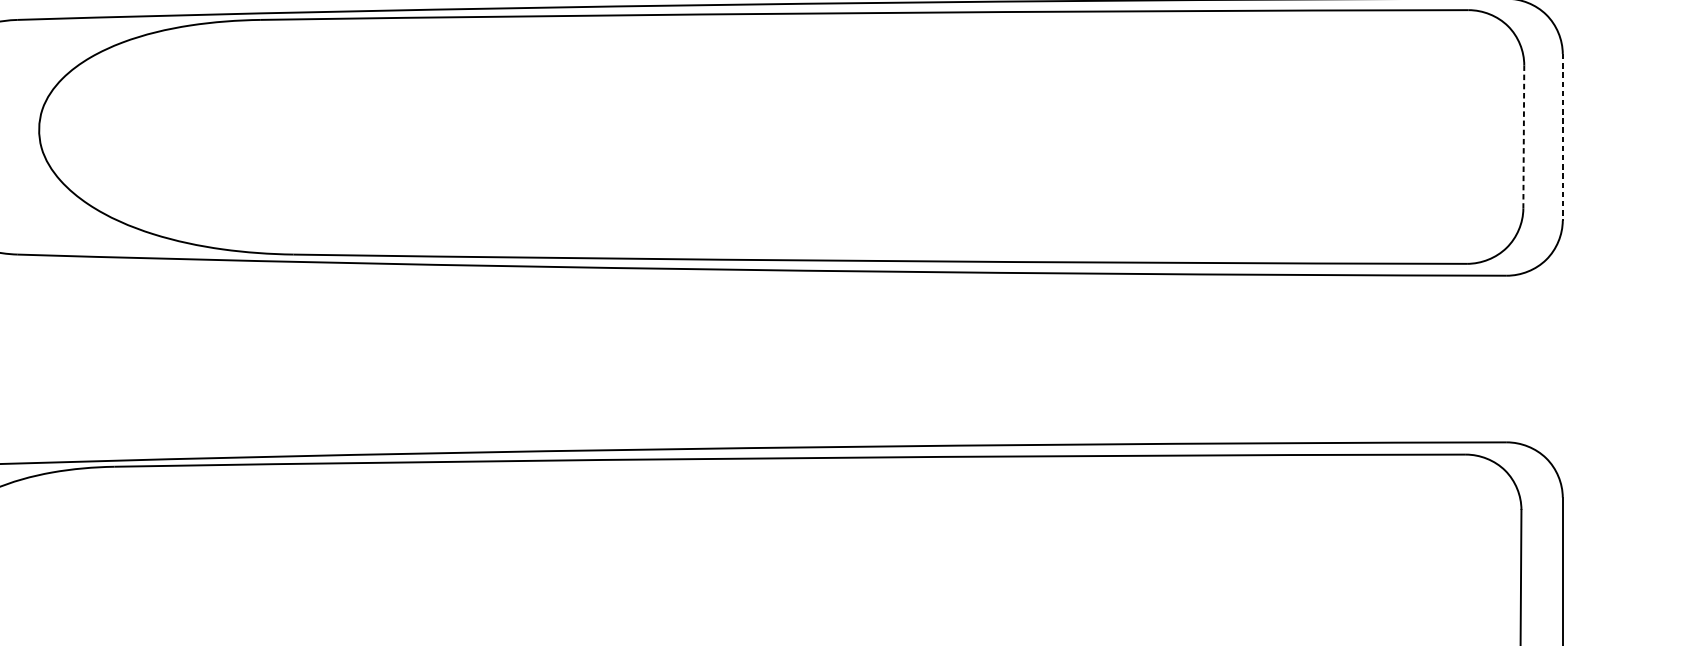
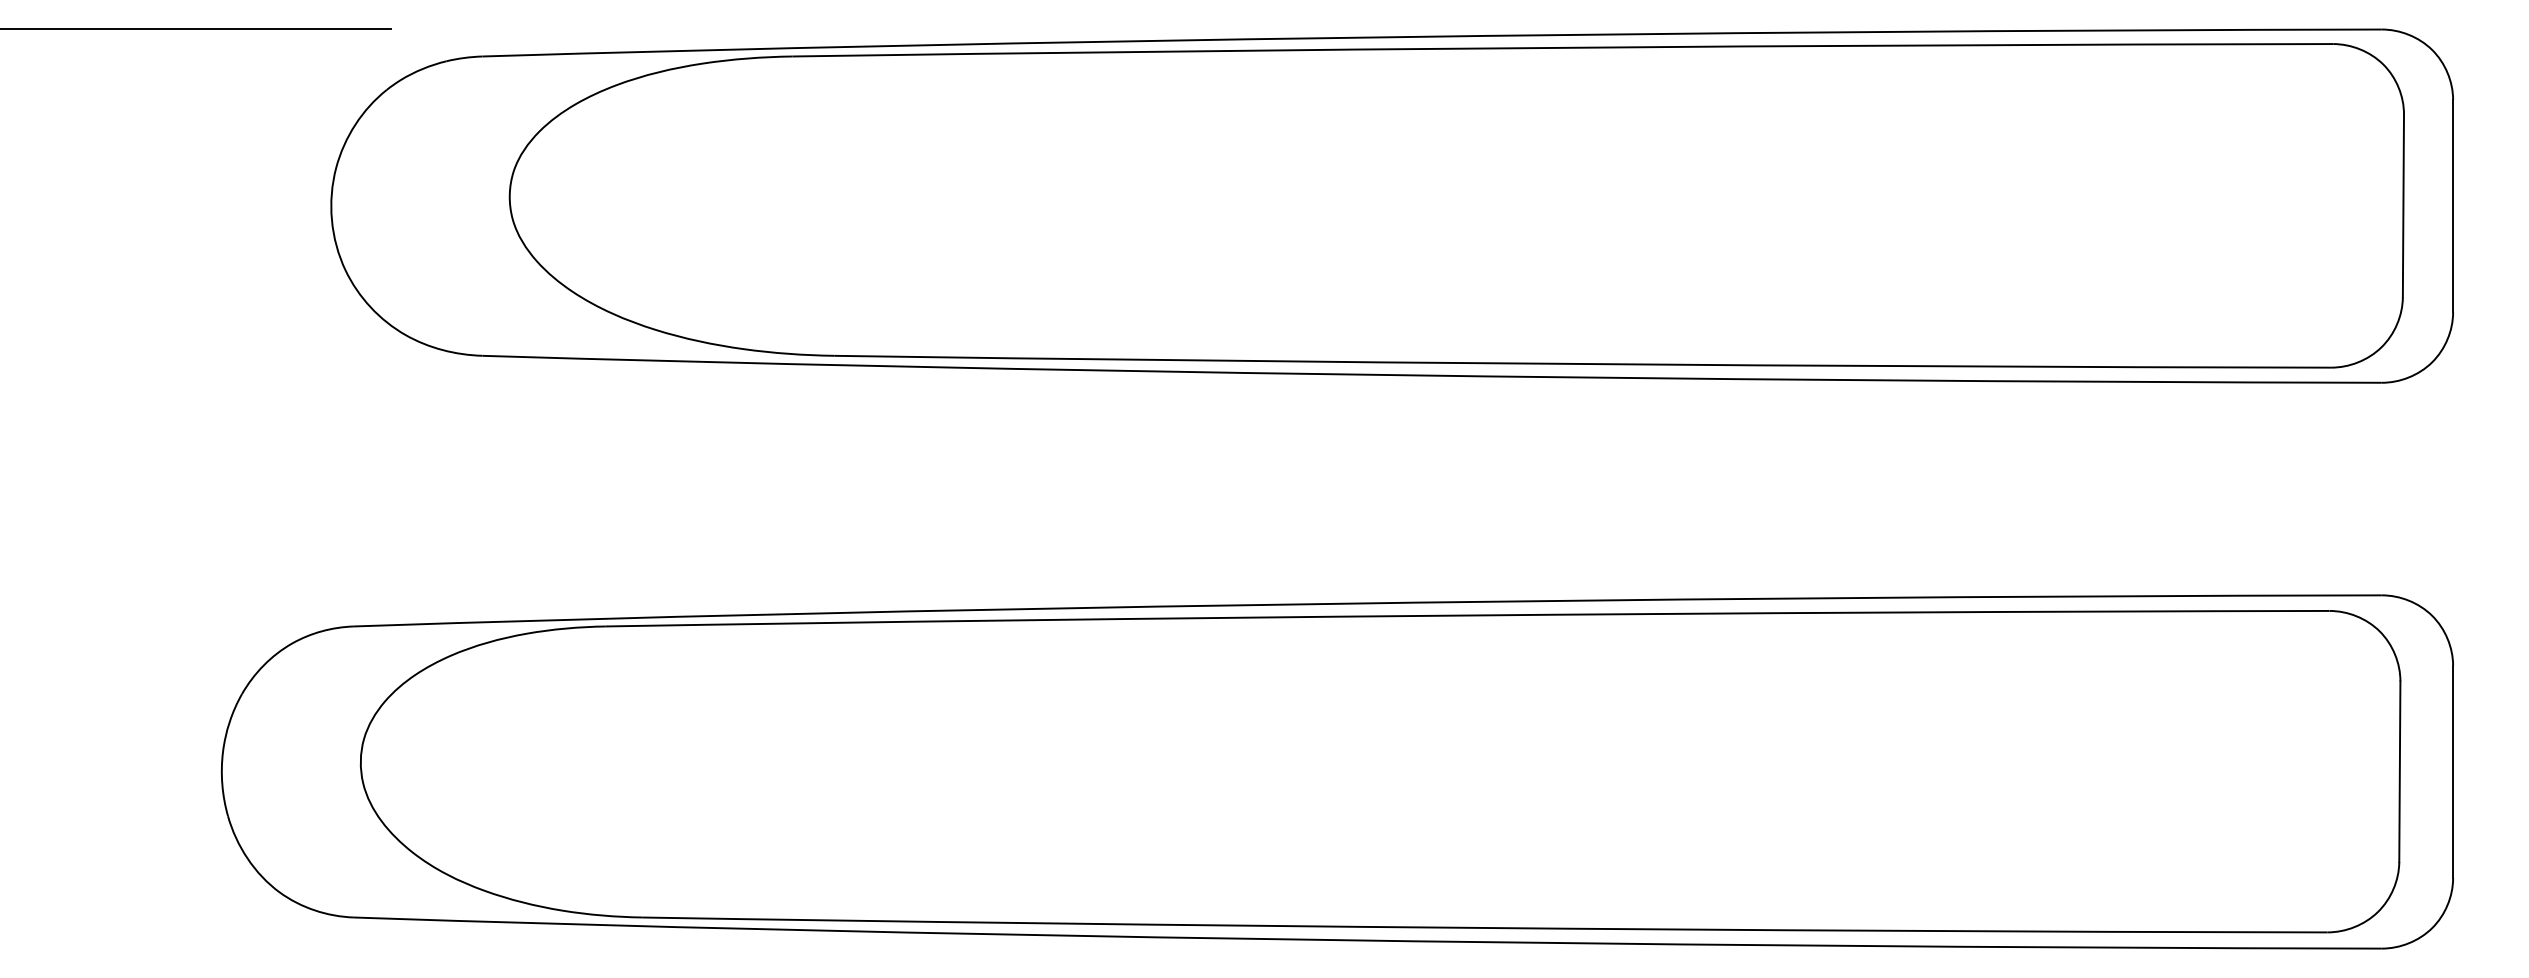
line: (1523, 137) -> (2403, 206), dashed -> solid
line: (1563, 137) -> (2453, 206), dashed -> solid

